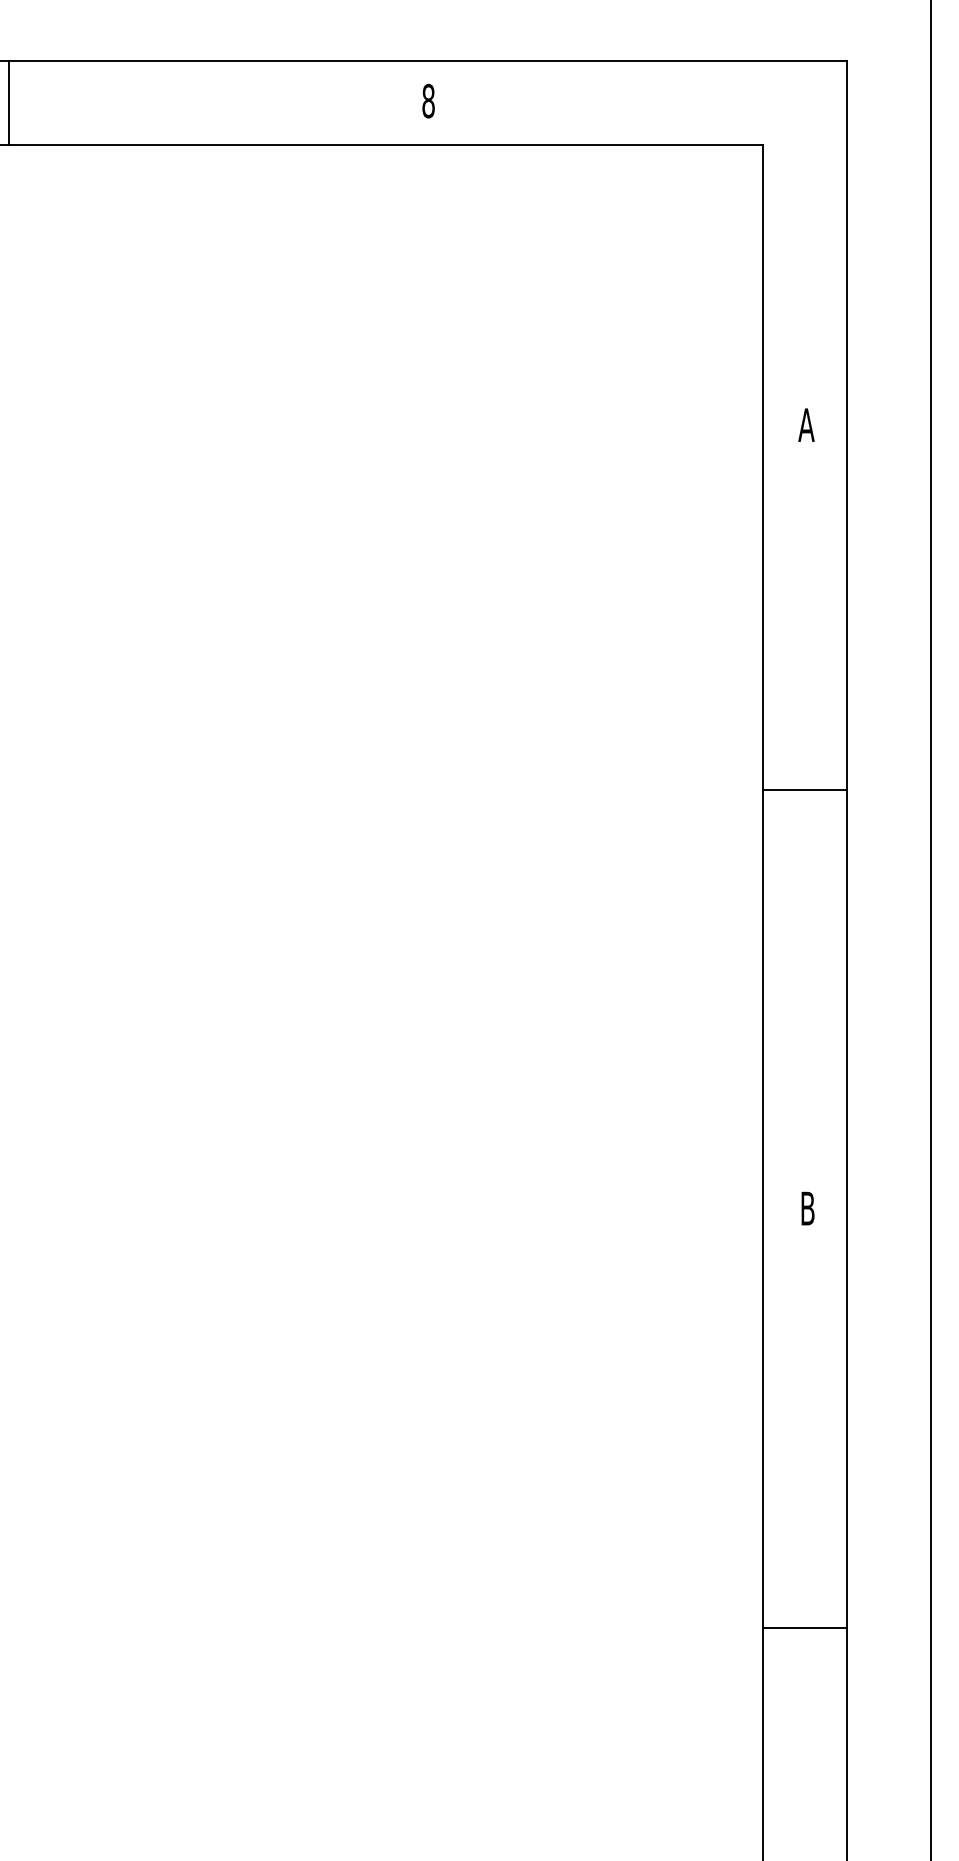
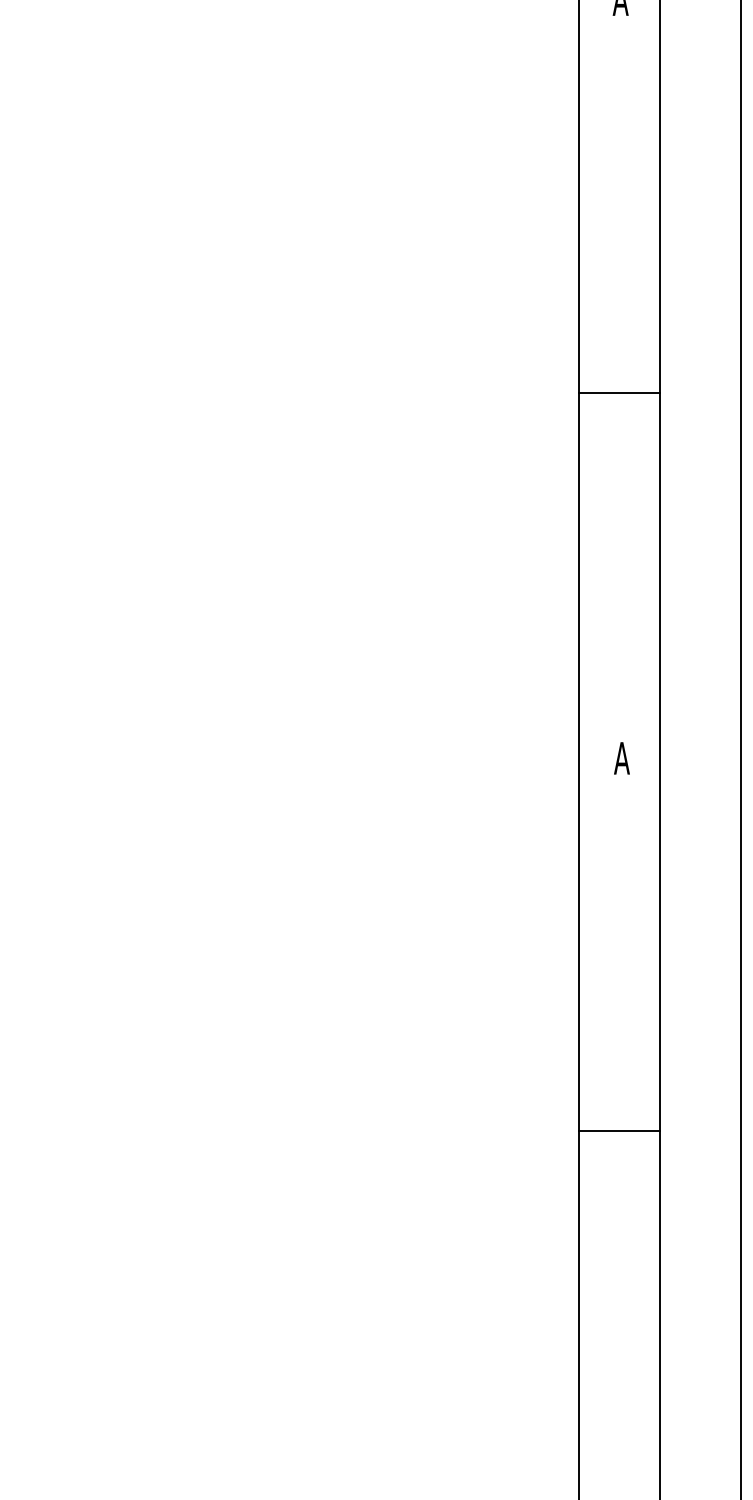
line: (804, 790) -> (618, 393), moved
text: (807, 1208) -> (621, 758), B -> A
line: (804, 1627) -> (618, 1131), moved

